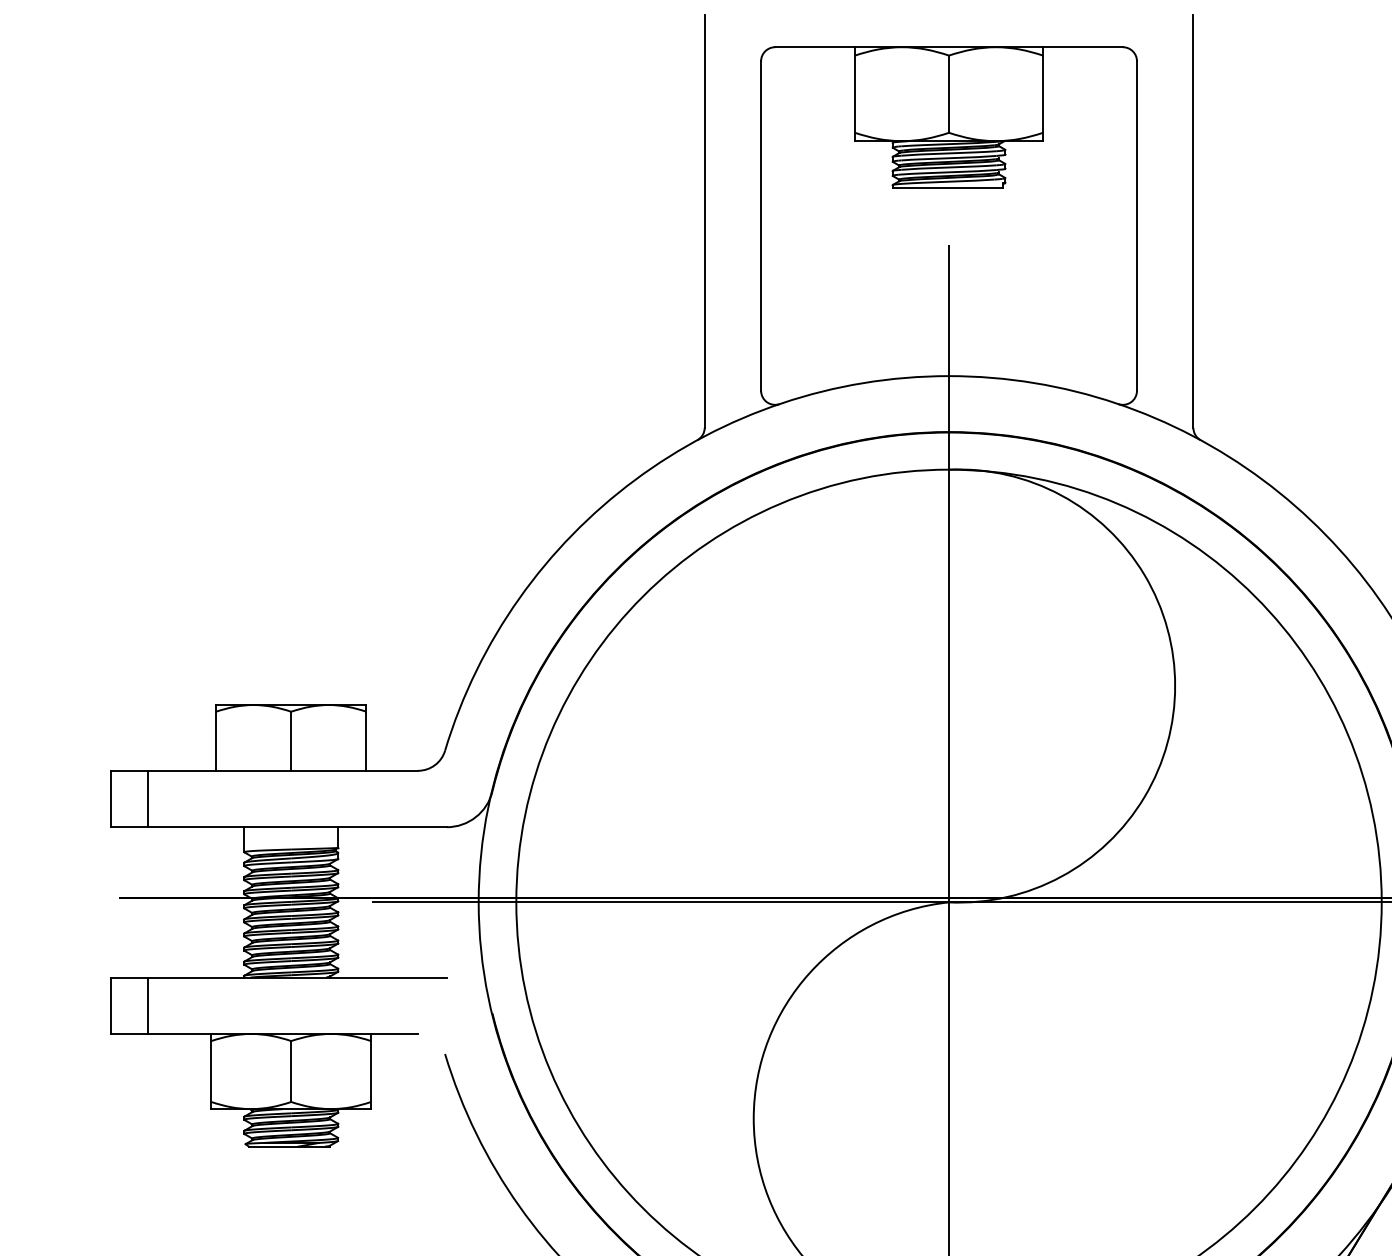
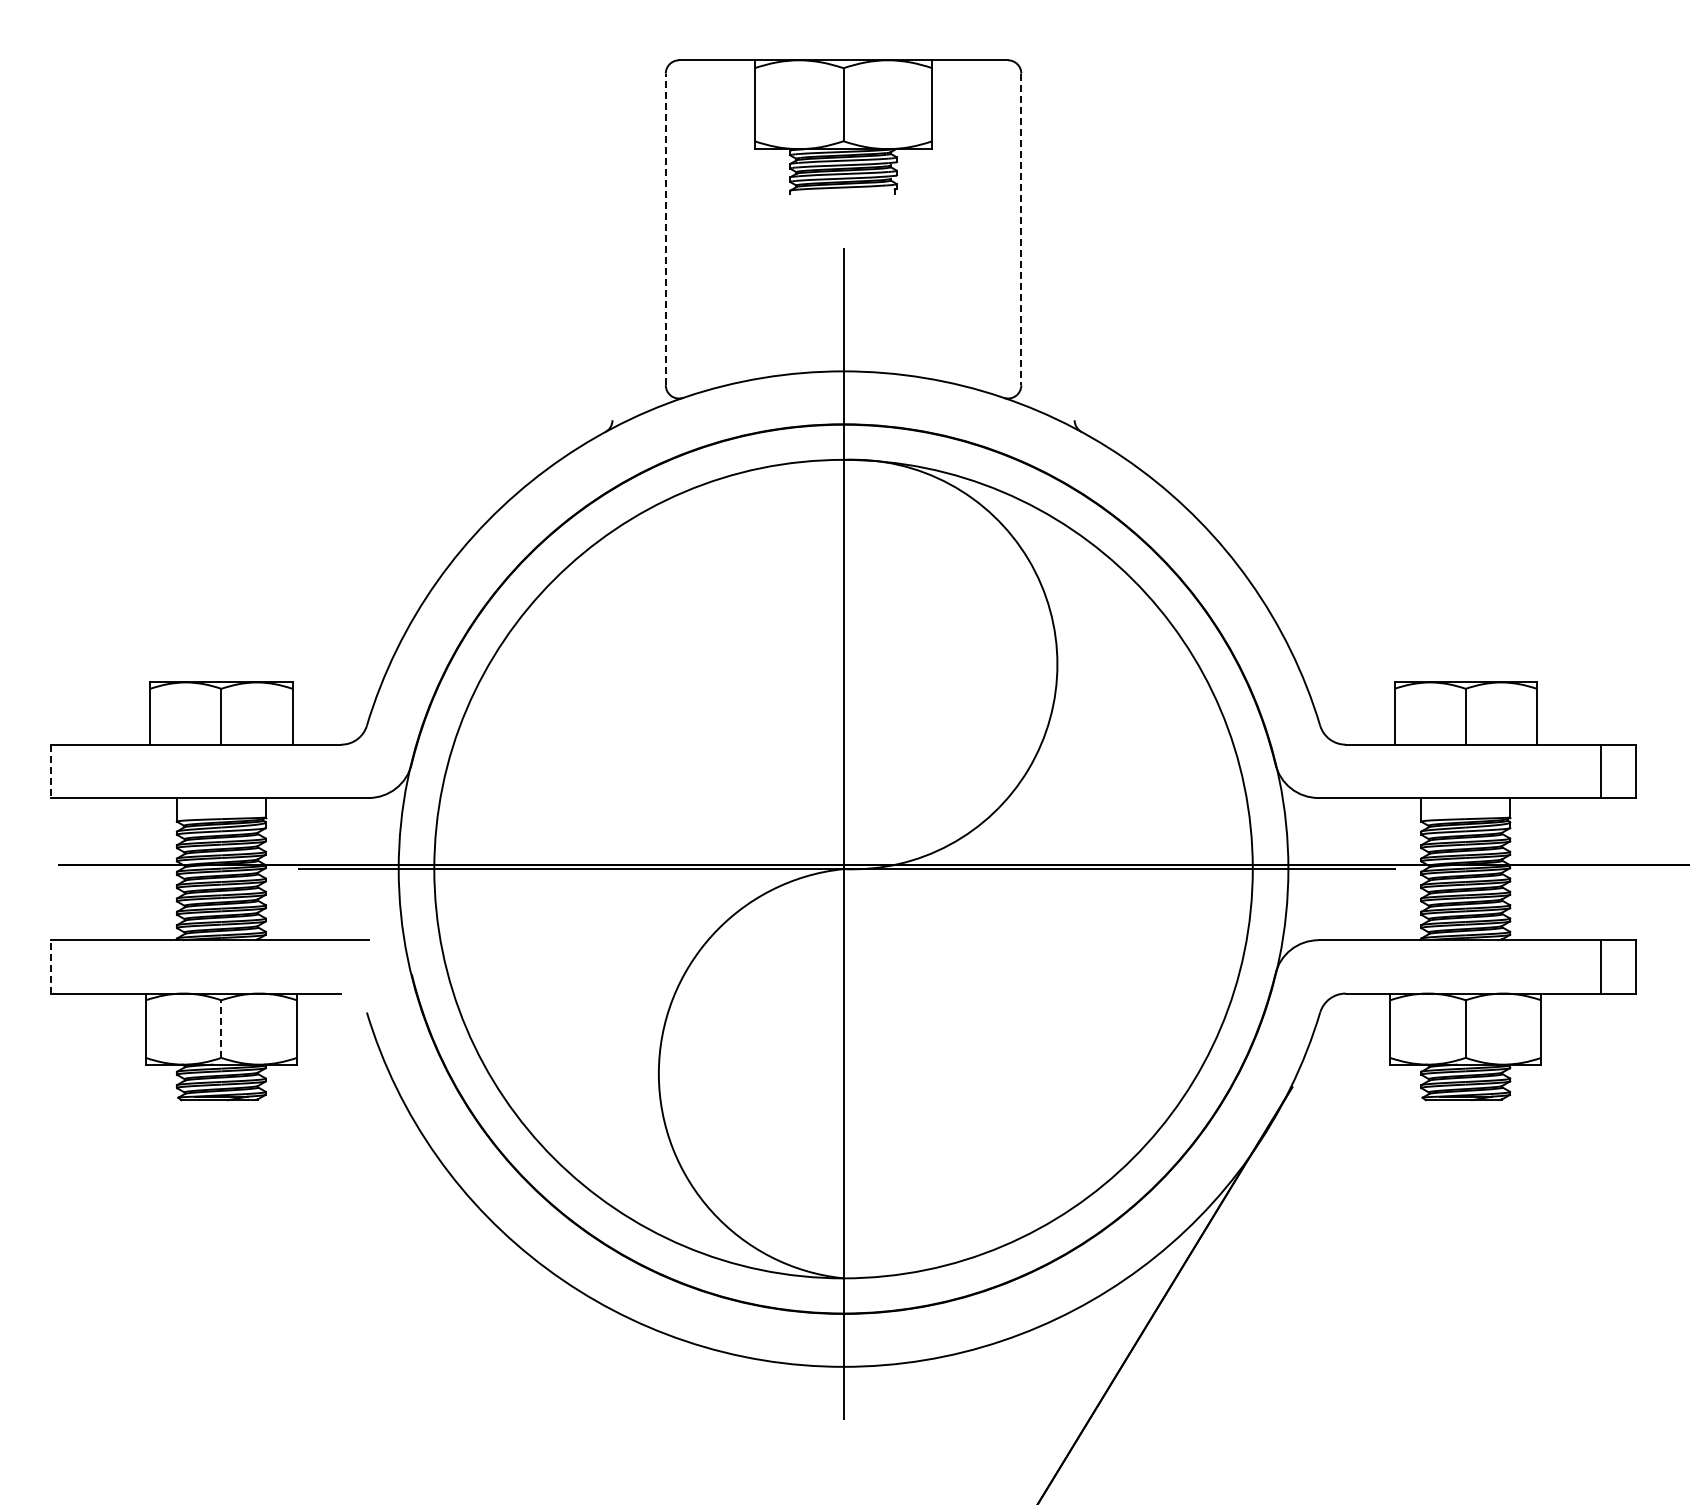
line: (947, 188) -> (842, 193), removed
line: (704, 220) -> (612, 224), removed
line: (1193, 220) -> (1074, 224), removed
line: (760, 226) -> (665, 229), solid -> dashed
line: (1137, 226) -> (1021, 229), solid -> dashed
line: (110, 799) -> (50, 771), solid -> dashed
line: (148, 799) -> (86, 771), removed
line: (110, 1005) -> (50, 966), solid -> dashed
line: (148, 1005) -> (86, 966), removed
line: (291, 1071) -> (221, 1029), solid -> dashed

